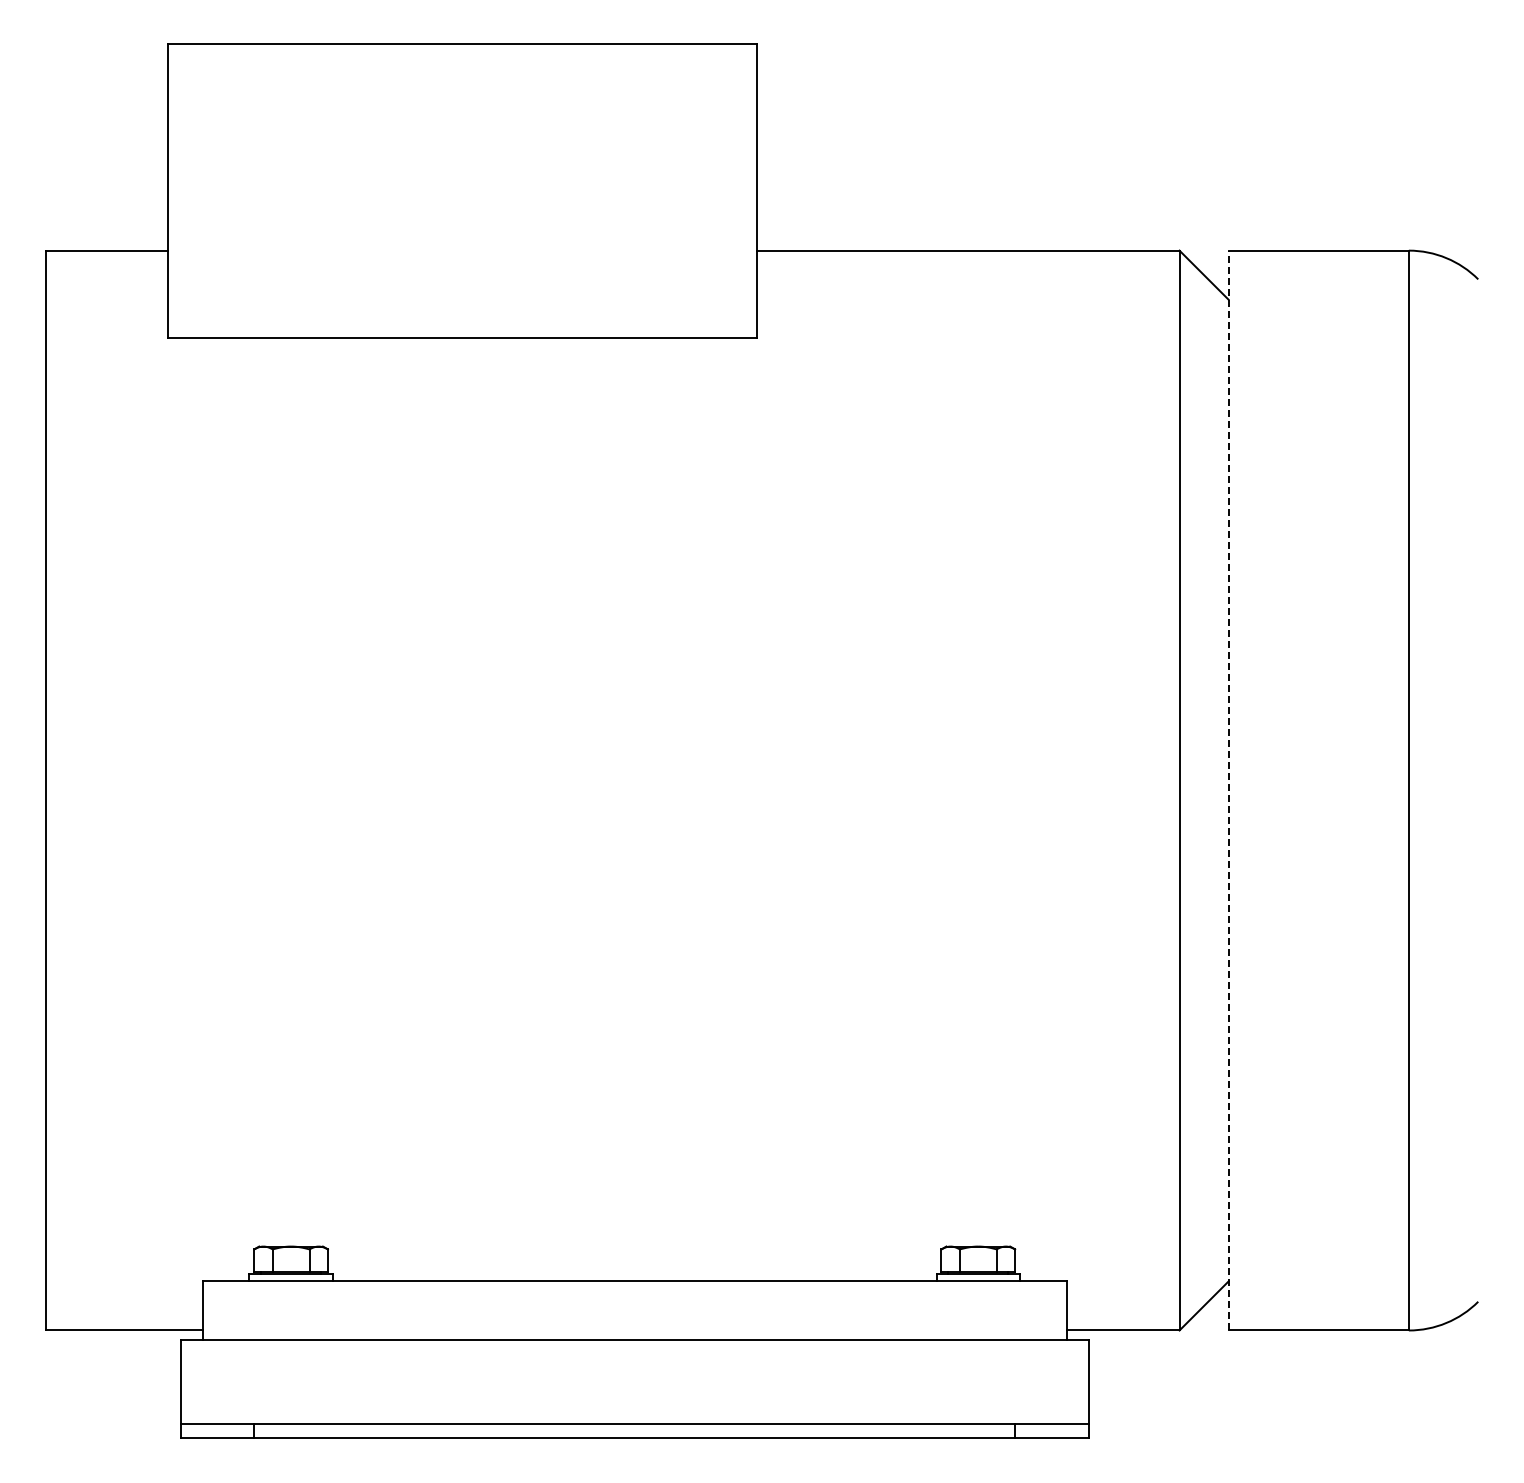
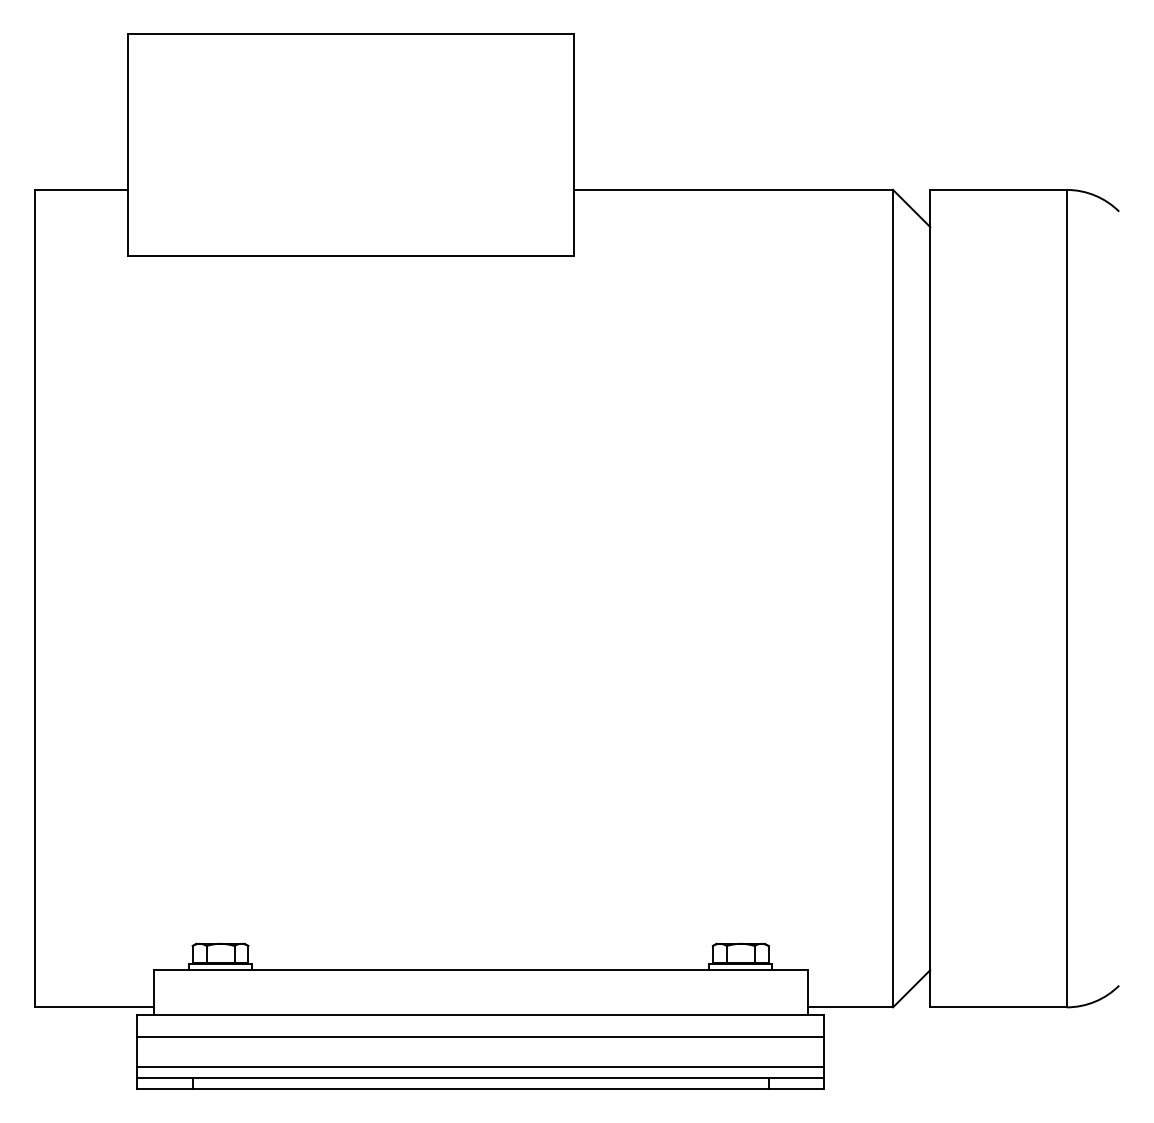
line: (1228, 790) -> (930, 598), dashed -> solid
line: (634, 1369) -> (480, 1036), added
line: (634, 1409) -> (480, 1067), added

